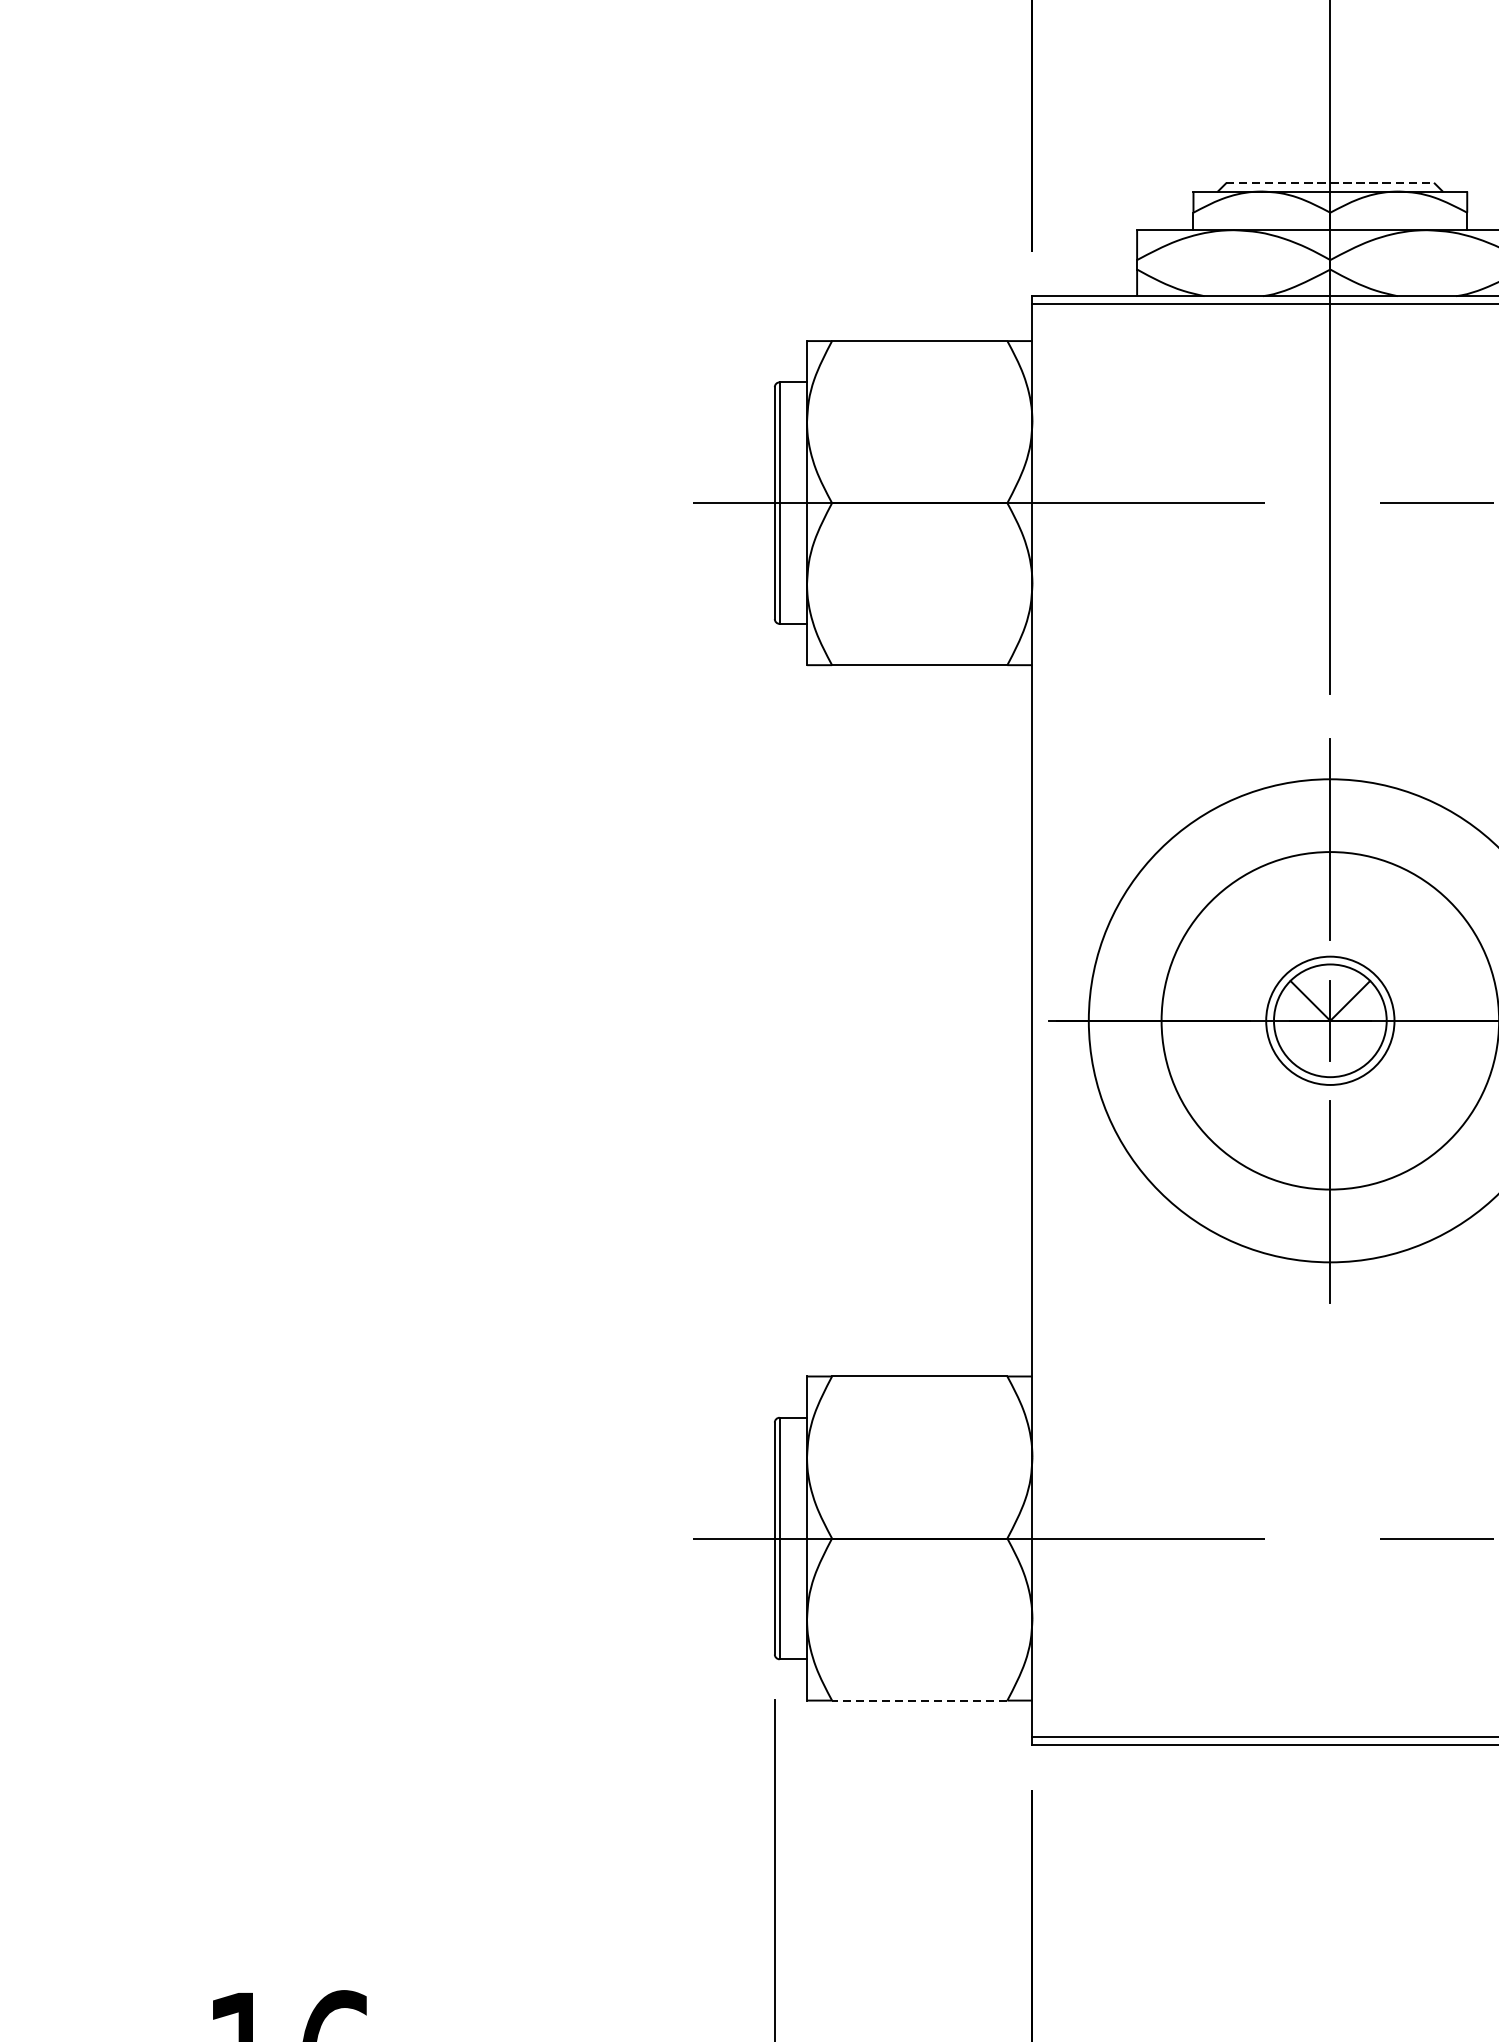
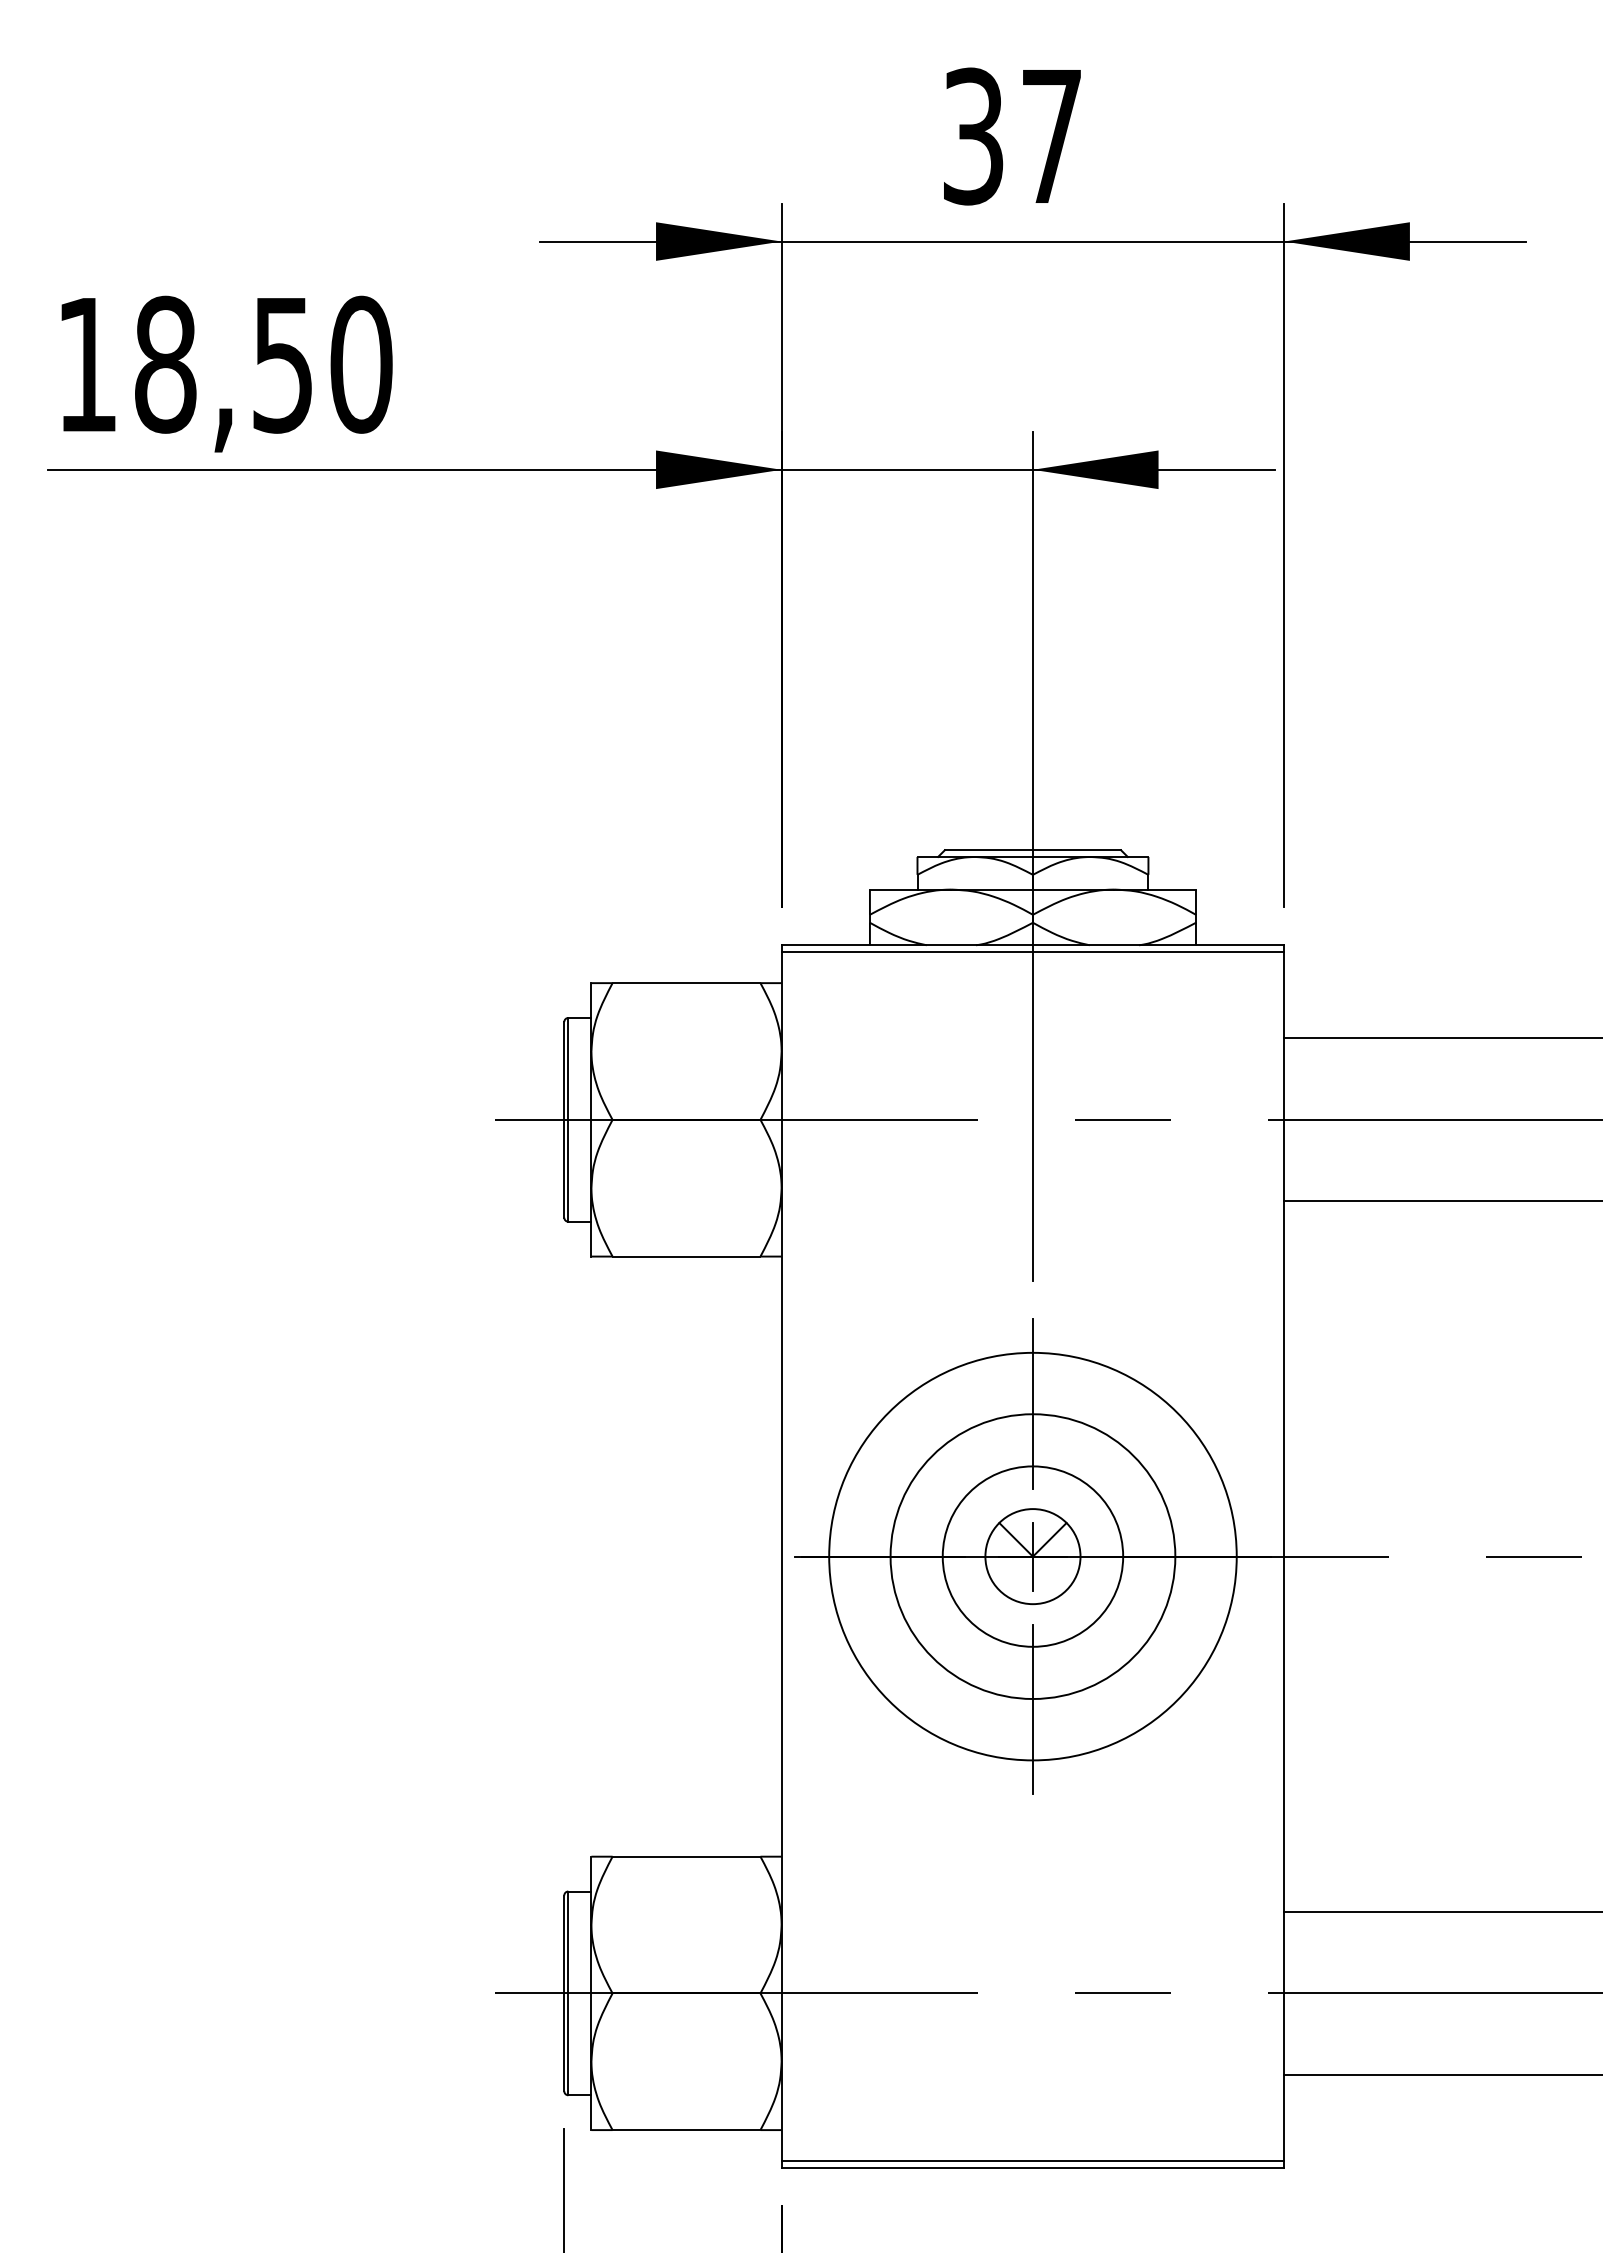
line: (1330, 183) -> (1033, 850), dashed -> solid
circle: (1329, 1020) -> (1032, 1556), size x1.67
line: (919, 1701) -> (686, 2130), dashed -> solid

